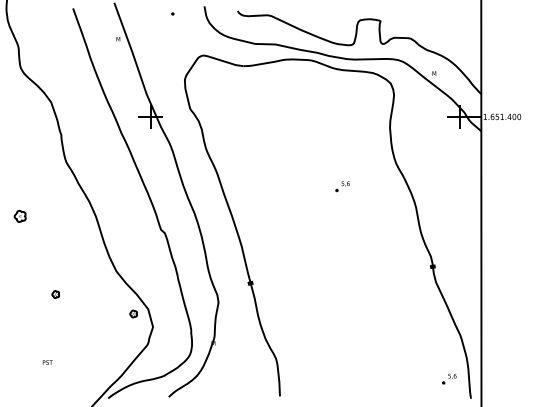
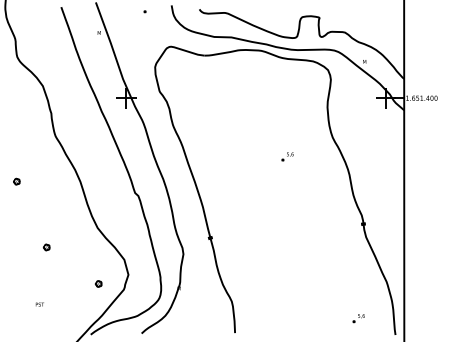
part: (19, 215) -> (16, 181), size x0.62
part: (133, 313) -> (98, 283), moved
part: (449, 378) -> (358, 318), moved

